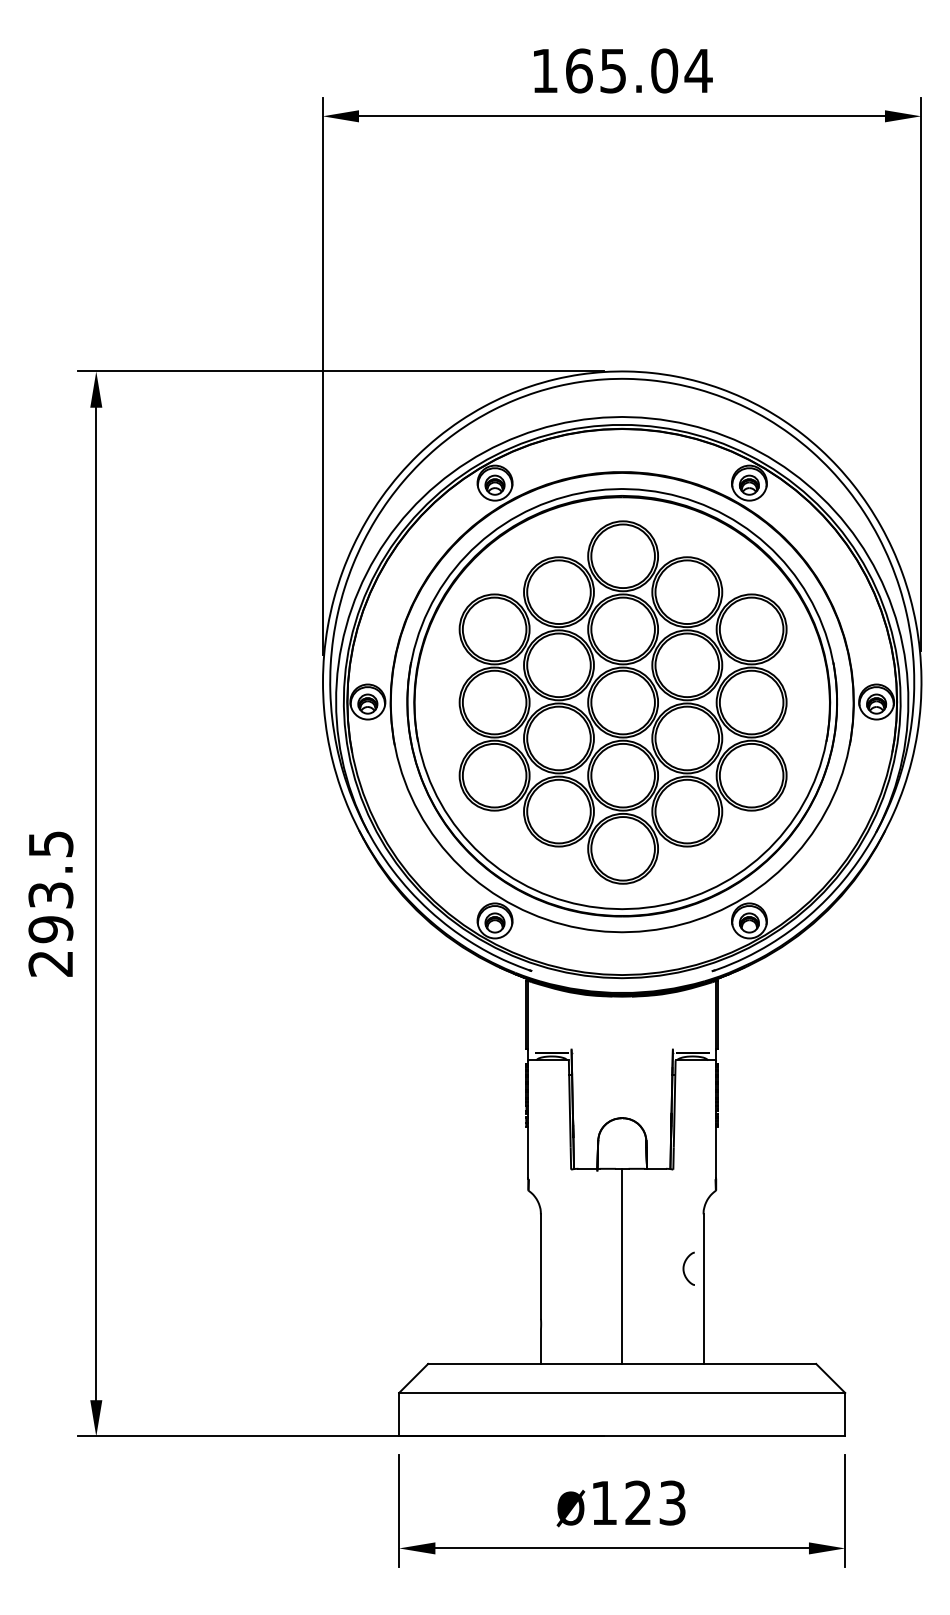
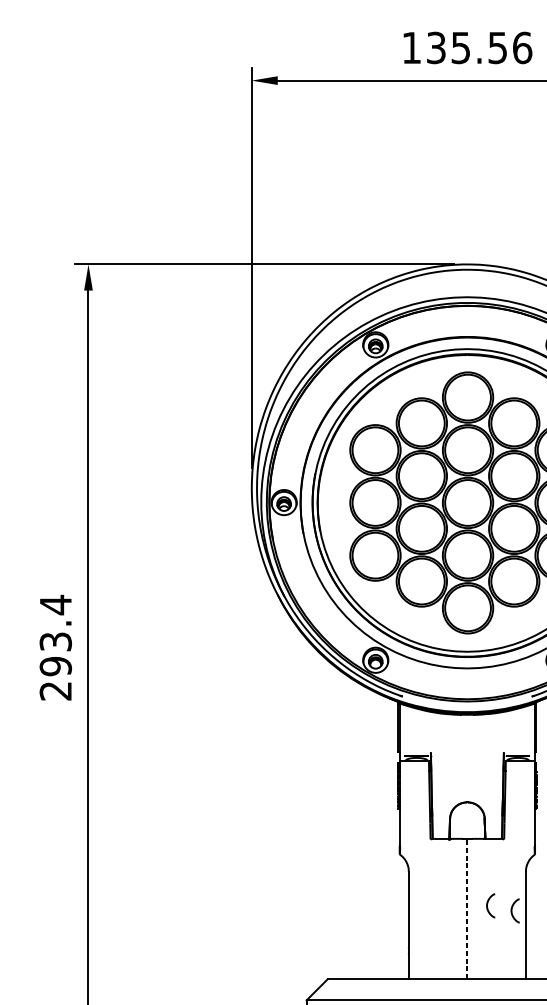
text: (639, 70) -> (479, 47), 165.04 -> 135.56
text: (51, 844) -> (56, 605), 293.5 -> 293.4
curve: (650, 1261) -> (487, 905), added
line: (622, 1266) -> (467, 909), solid -> dashed

